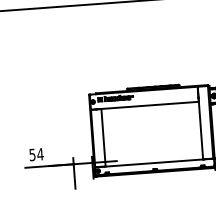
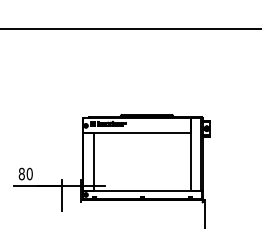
text: (36, 154) -> (25, 173), 54 -> 80

